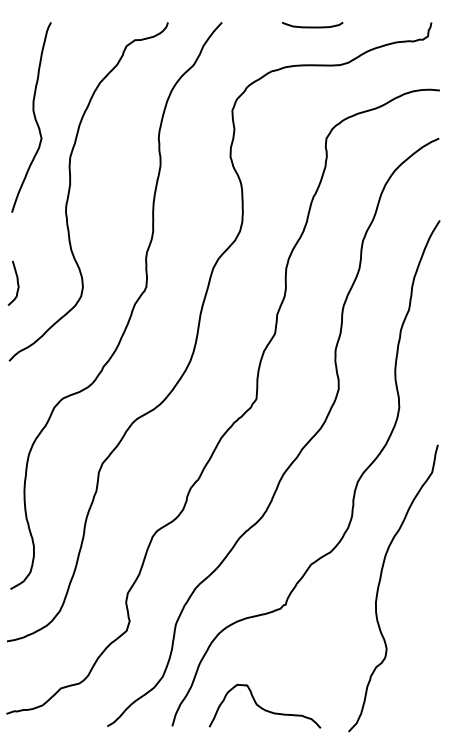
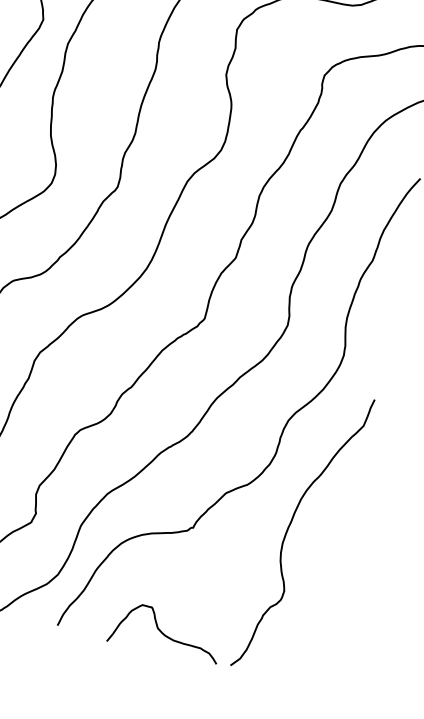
curve: (262, 707) -> (163, 632), moved

